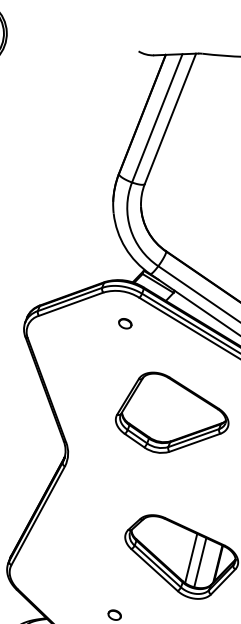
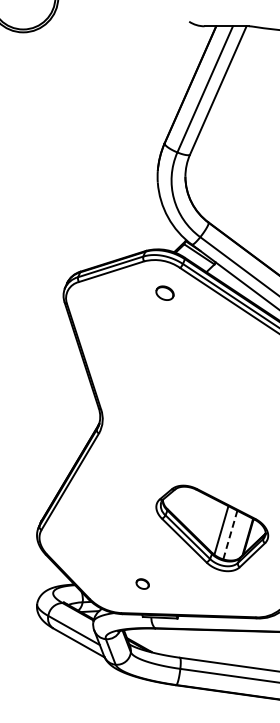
part: (124, 323) -> (164, 293), size x1.4
part: (171, 412) -> (207, 383), removed
line: (200, 562) -> (230, 534), solid -> dashed

